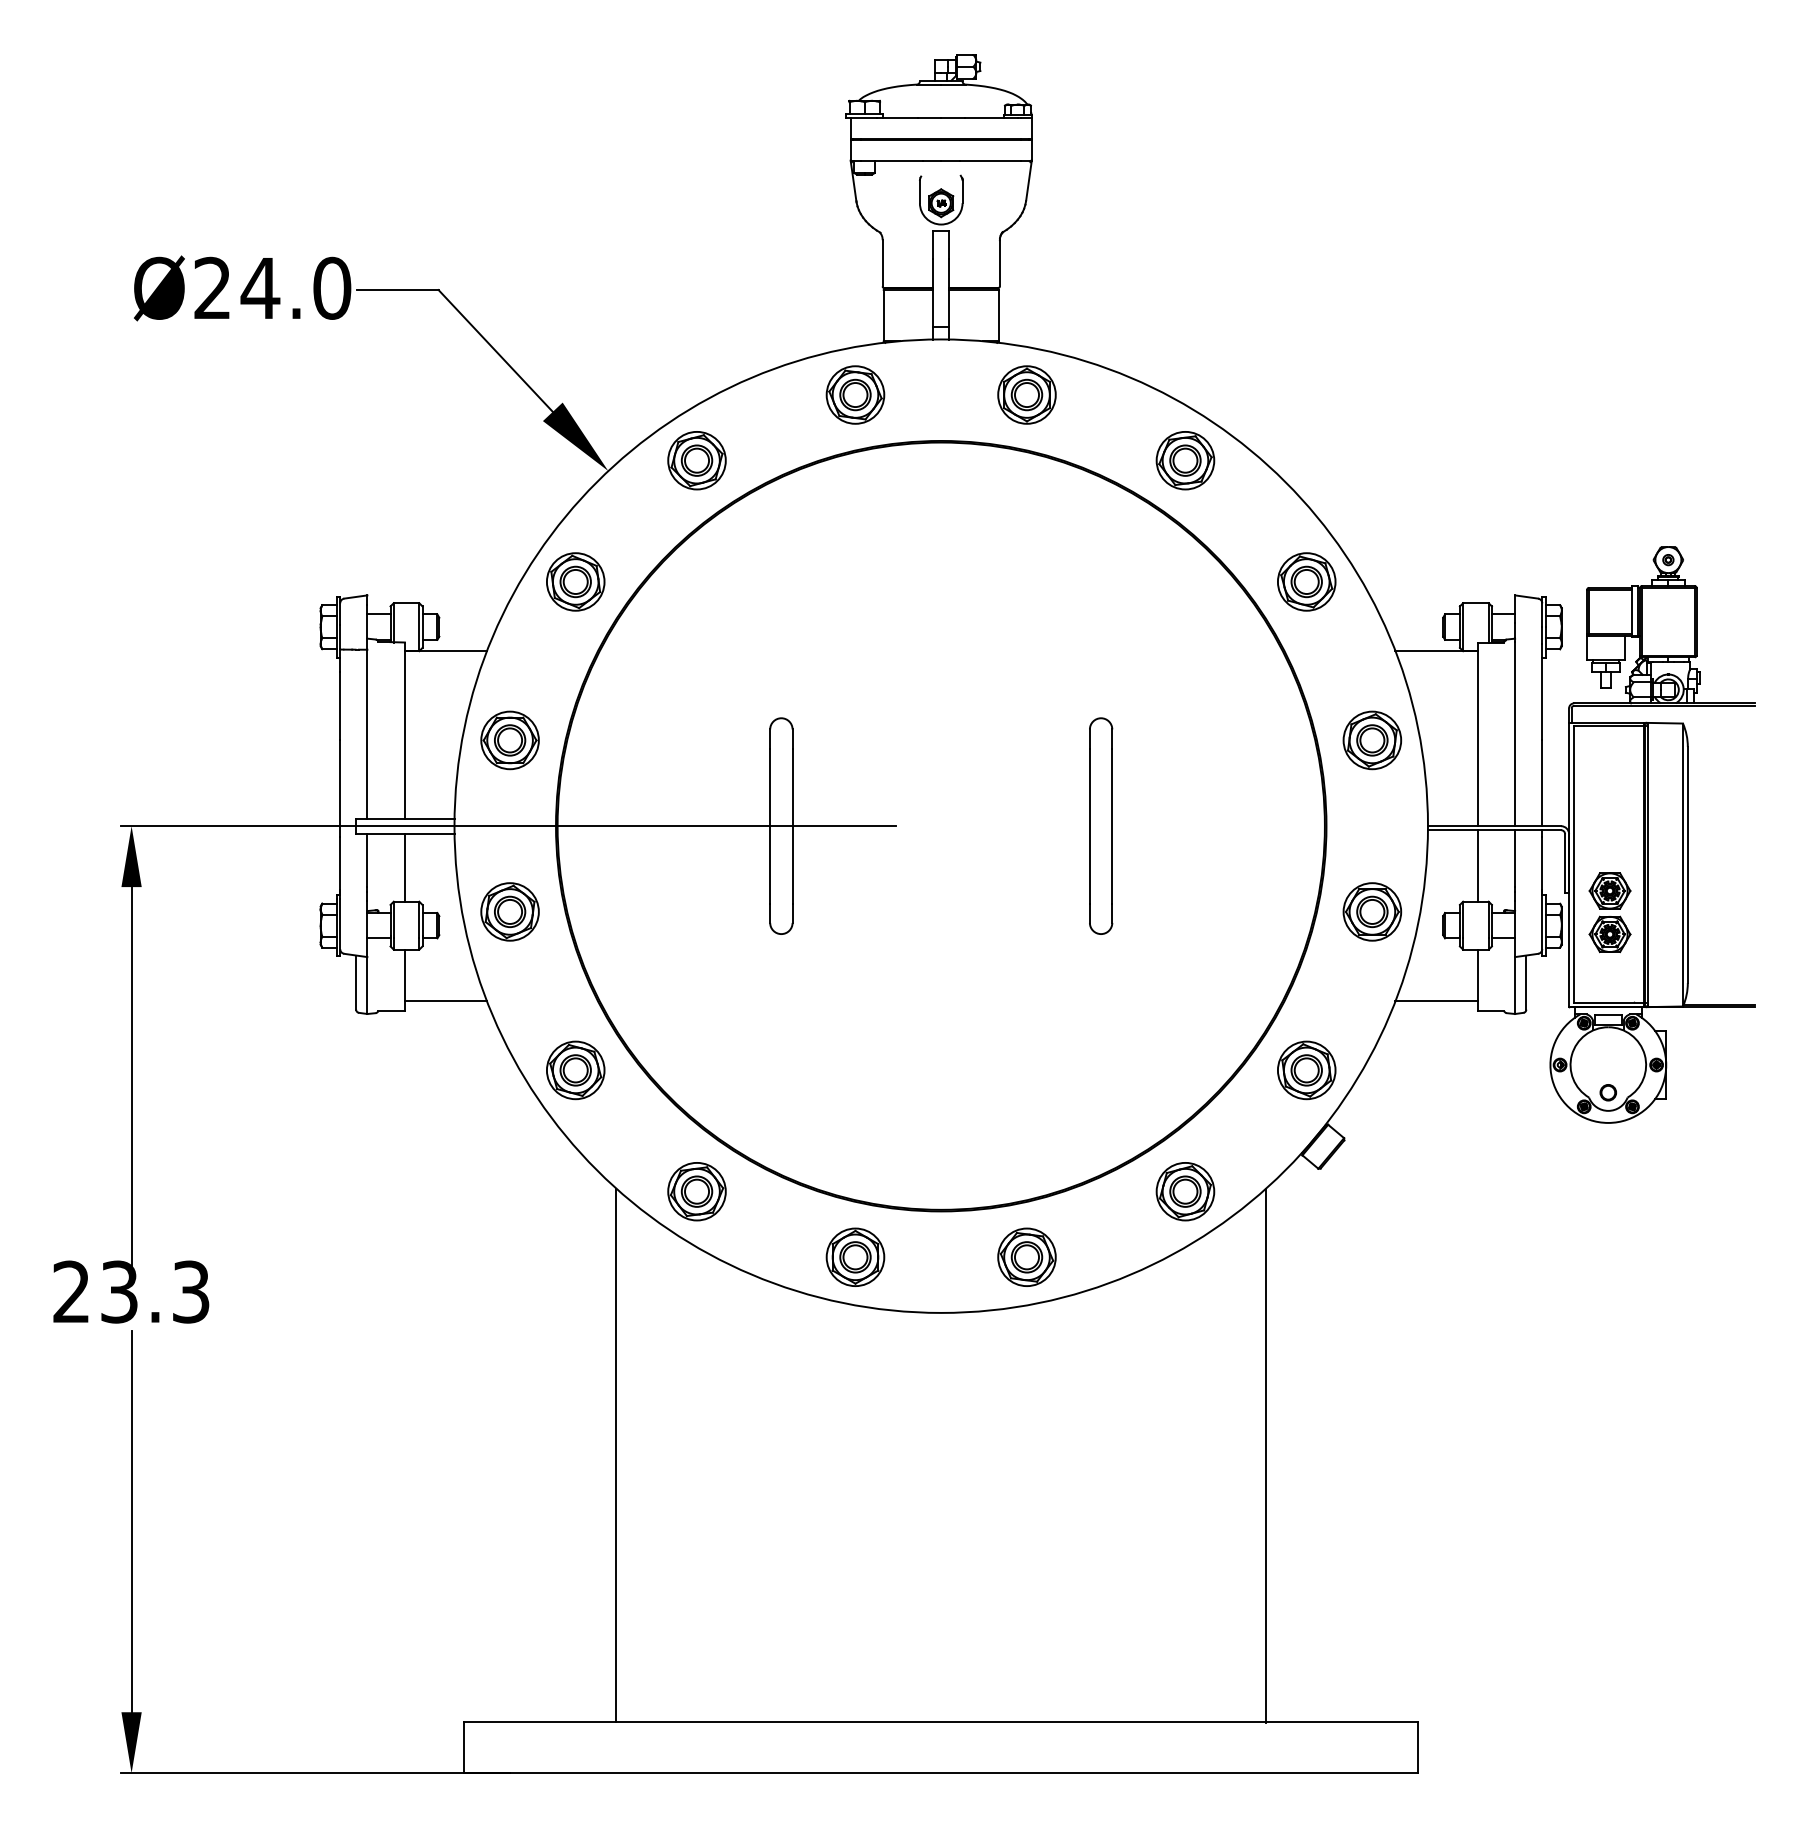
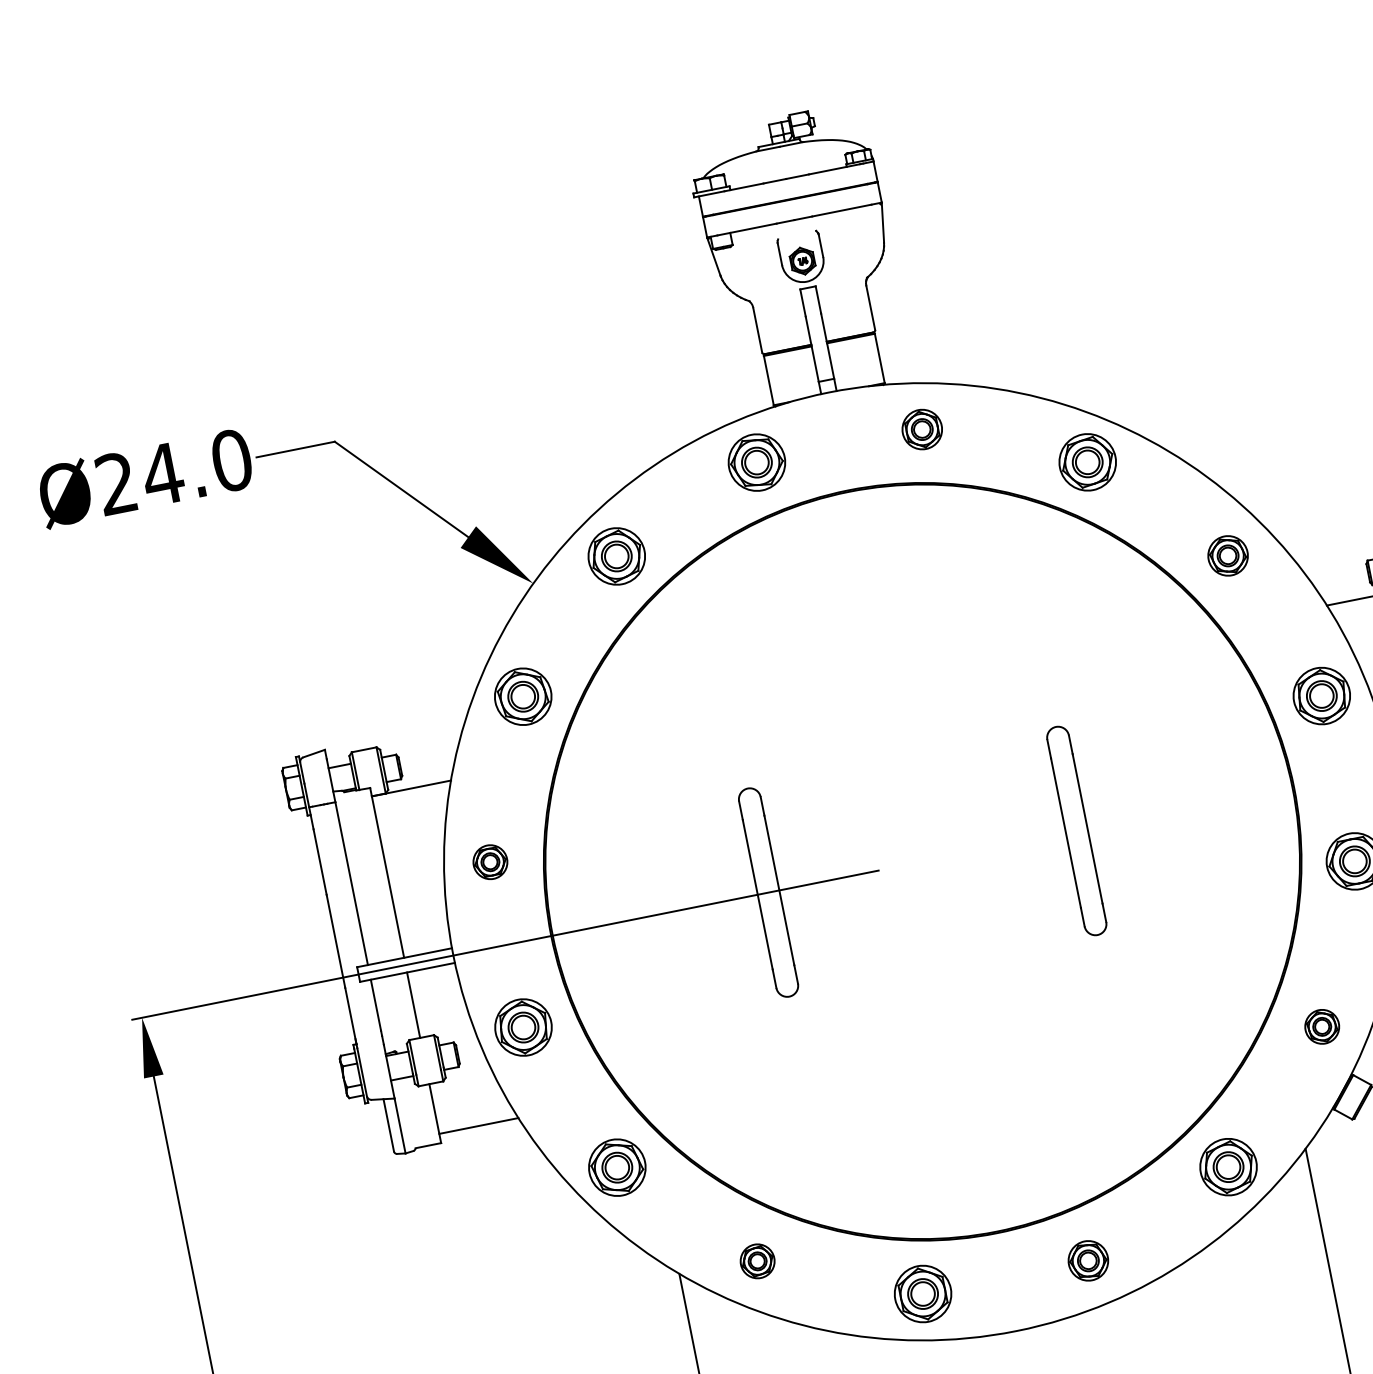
part: (1026, 394) -> (921, 429), size x0.7
part: (1306, 581) -> (1227, 555), size x0.7
part: (509, 740) -> (489, 862), size x0.6
part: (1306, 1070) -> (1321, 1026), size x0.6
part: (696, 1191) -> (757, 1261), size x0.6
part: (1026, 1256) -> (1087, 1260), size x0.7

